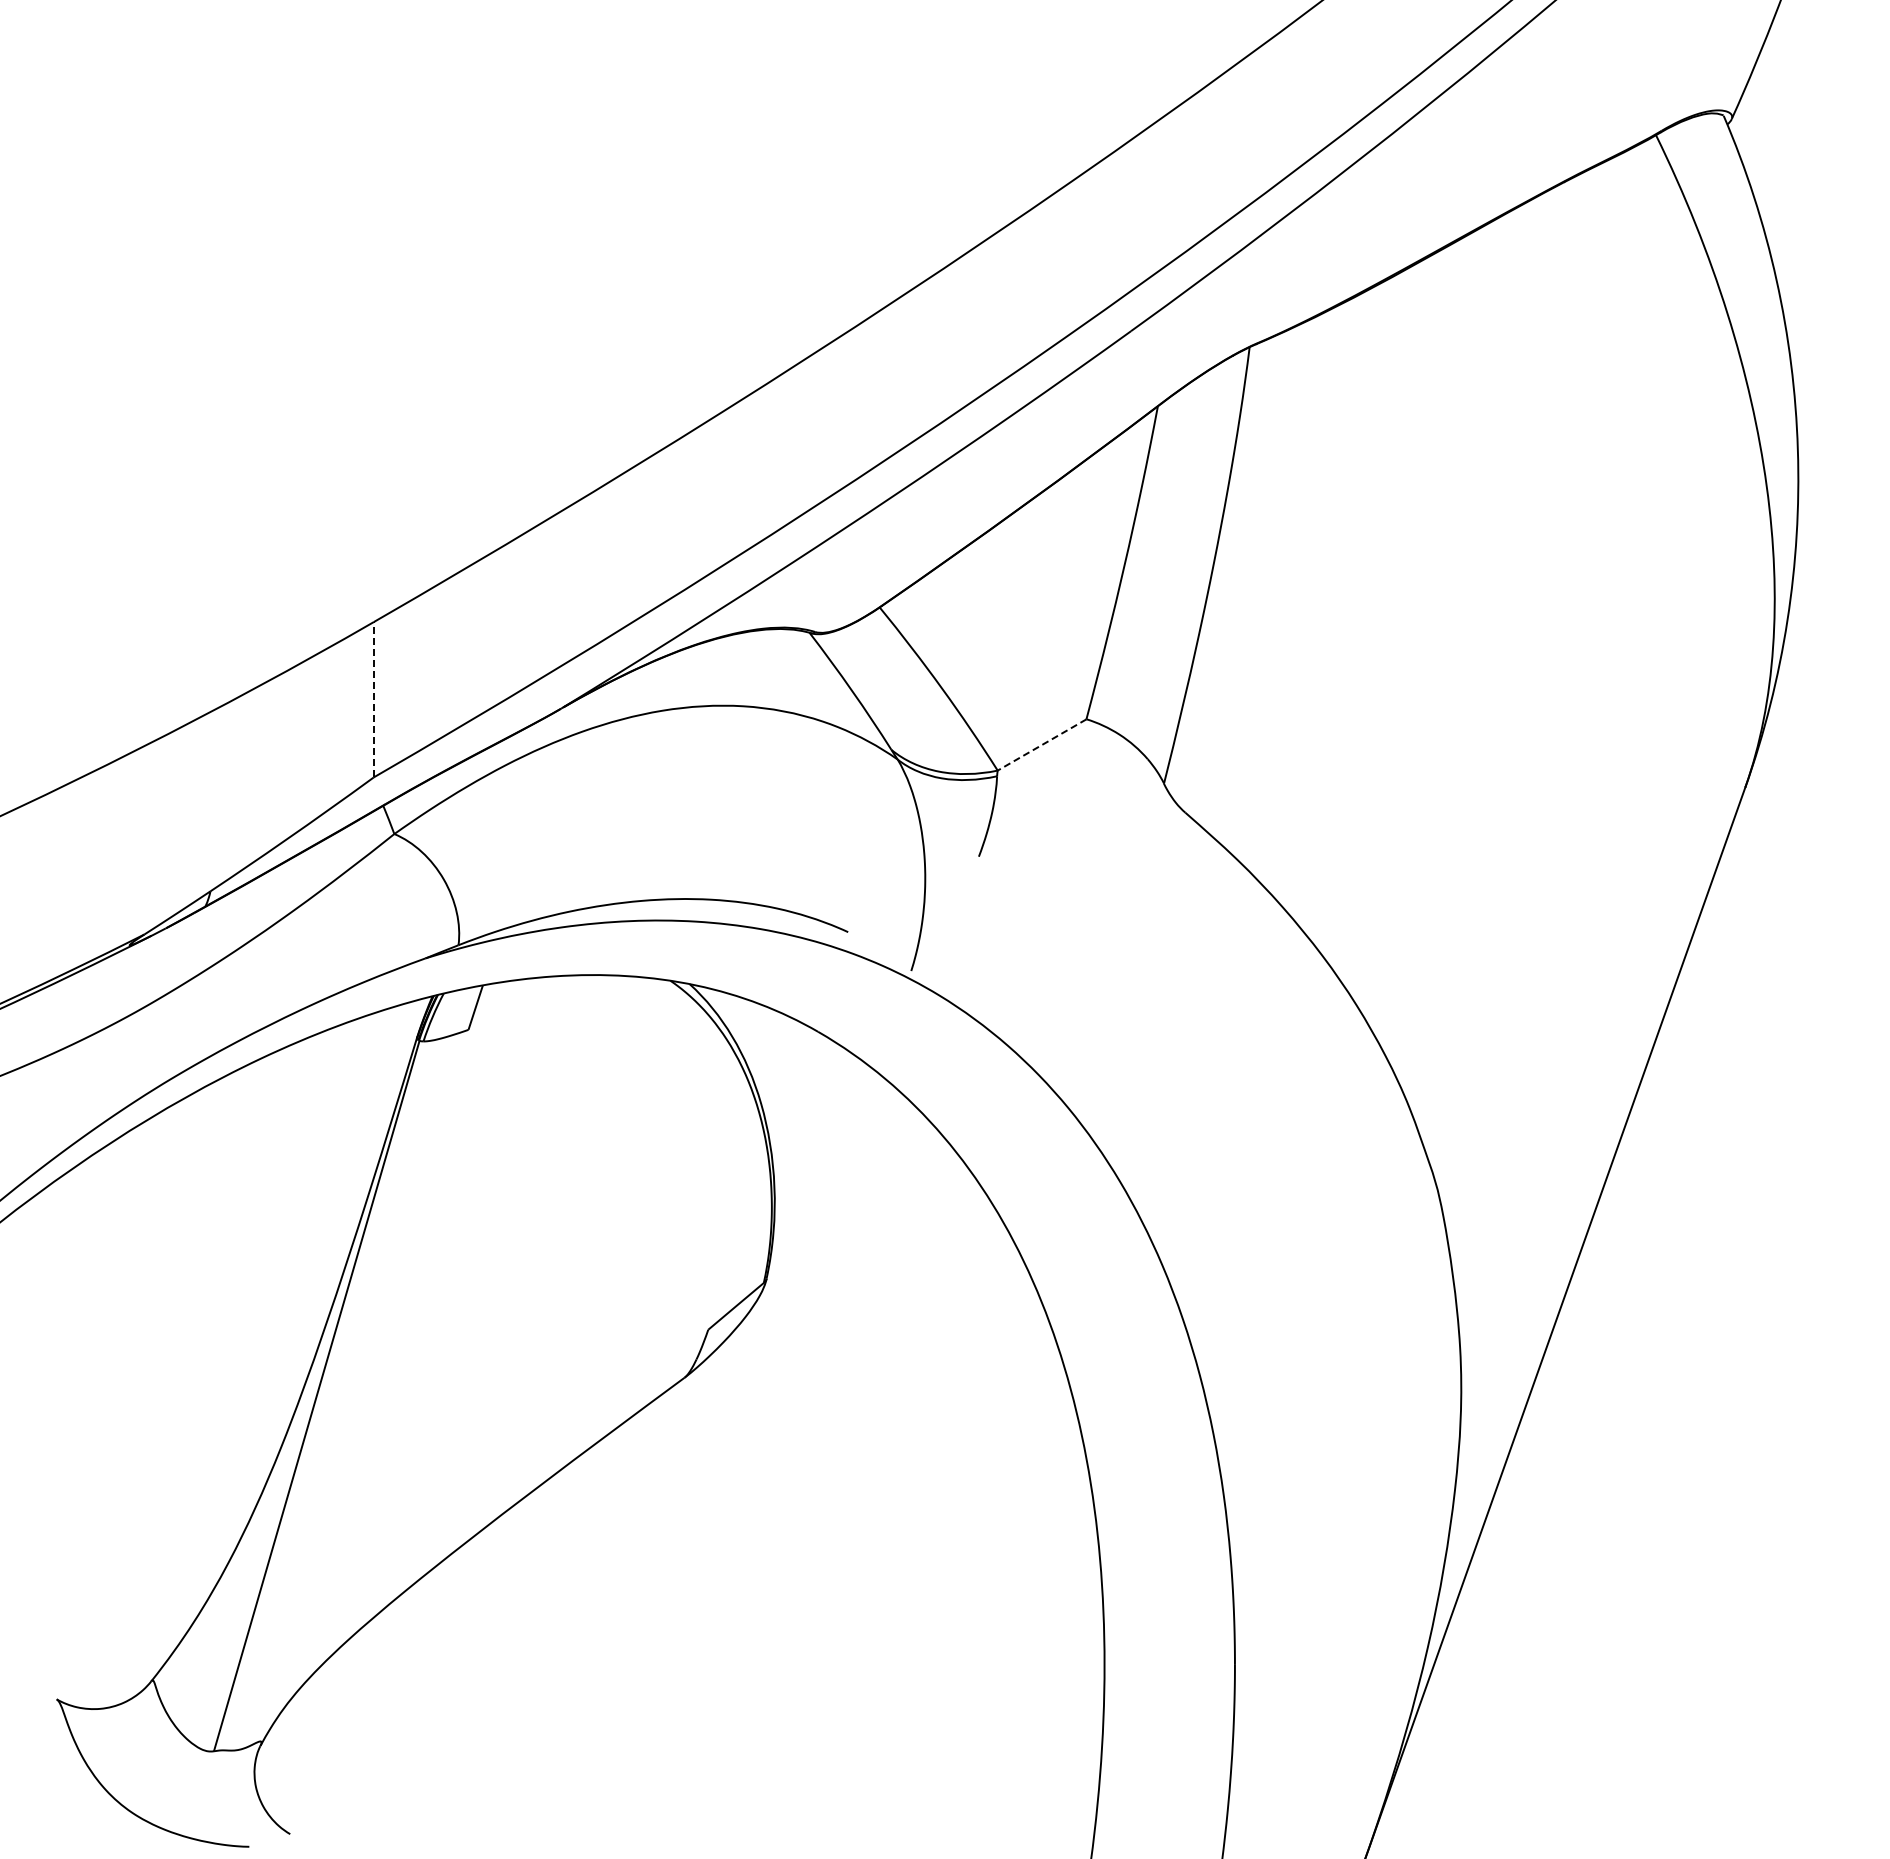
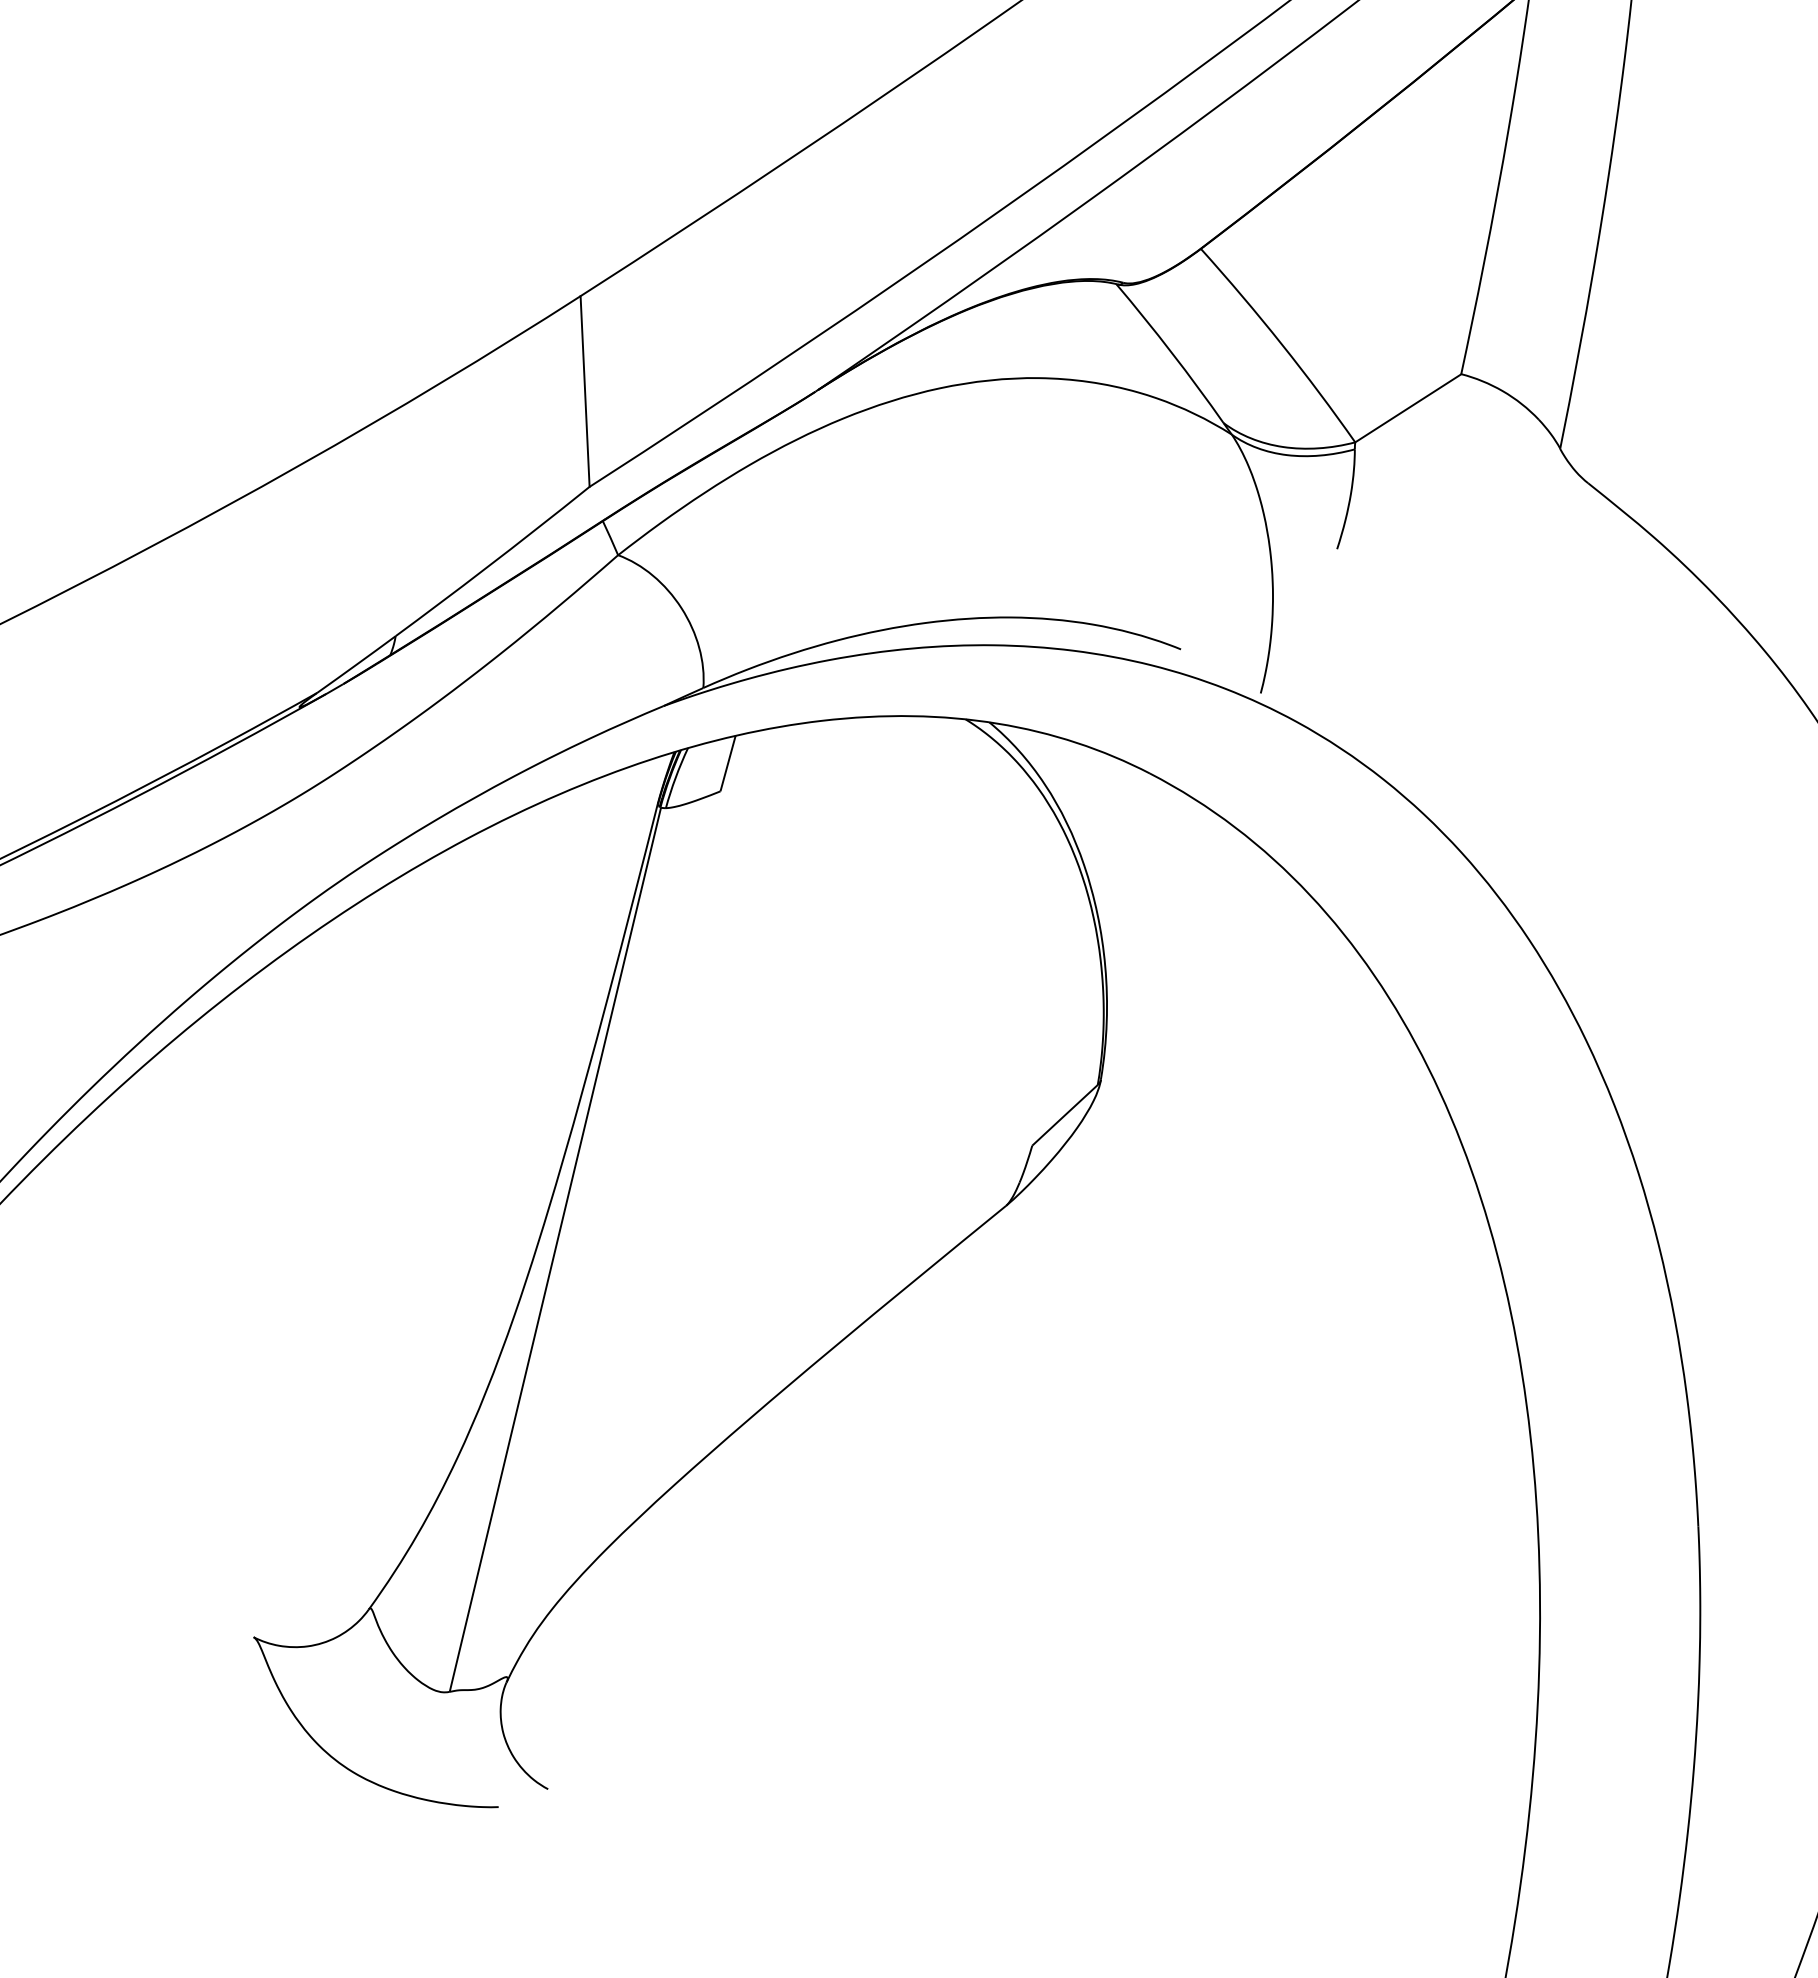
line: (373, 699) -> (584, 391), dashed -> solid
line: (1041, 745) -> (1407, 409), dashed -> solid

